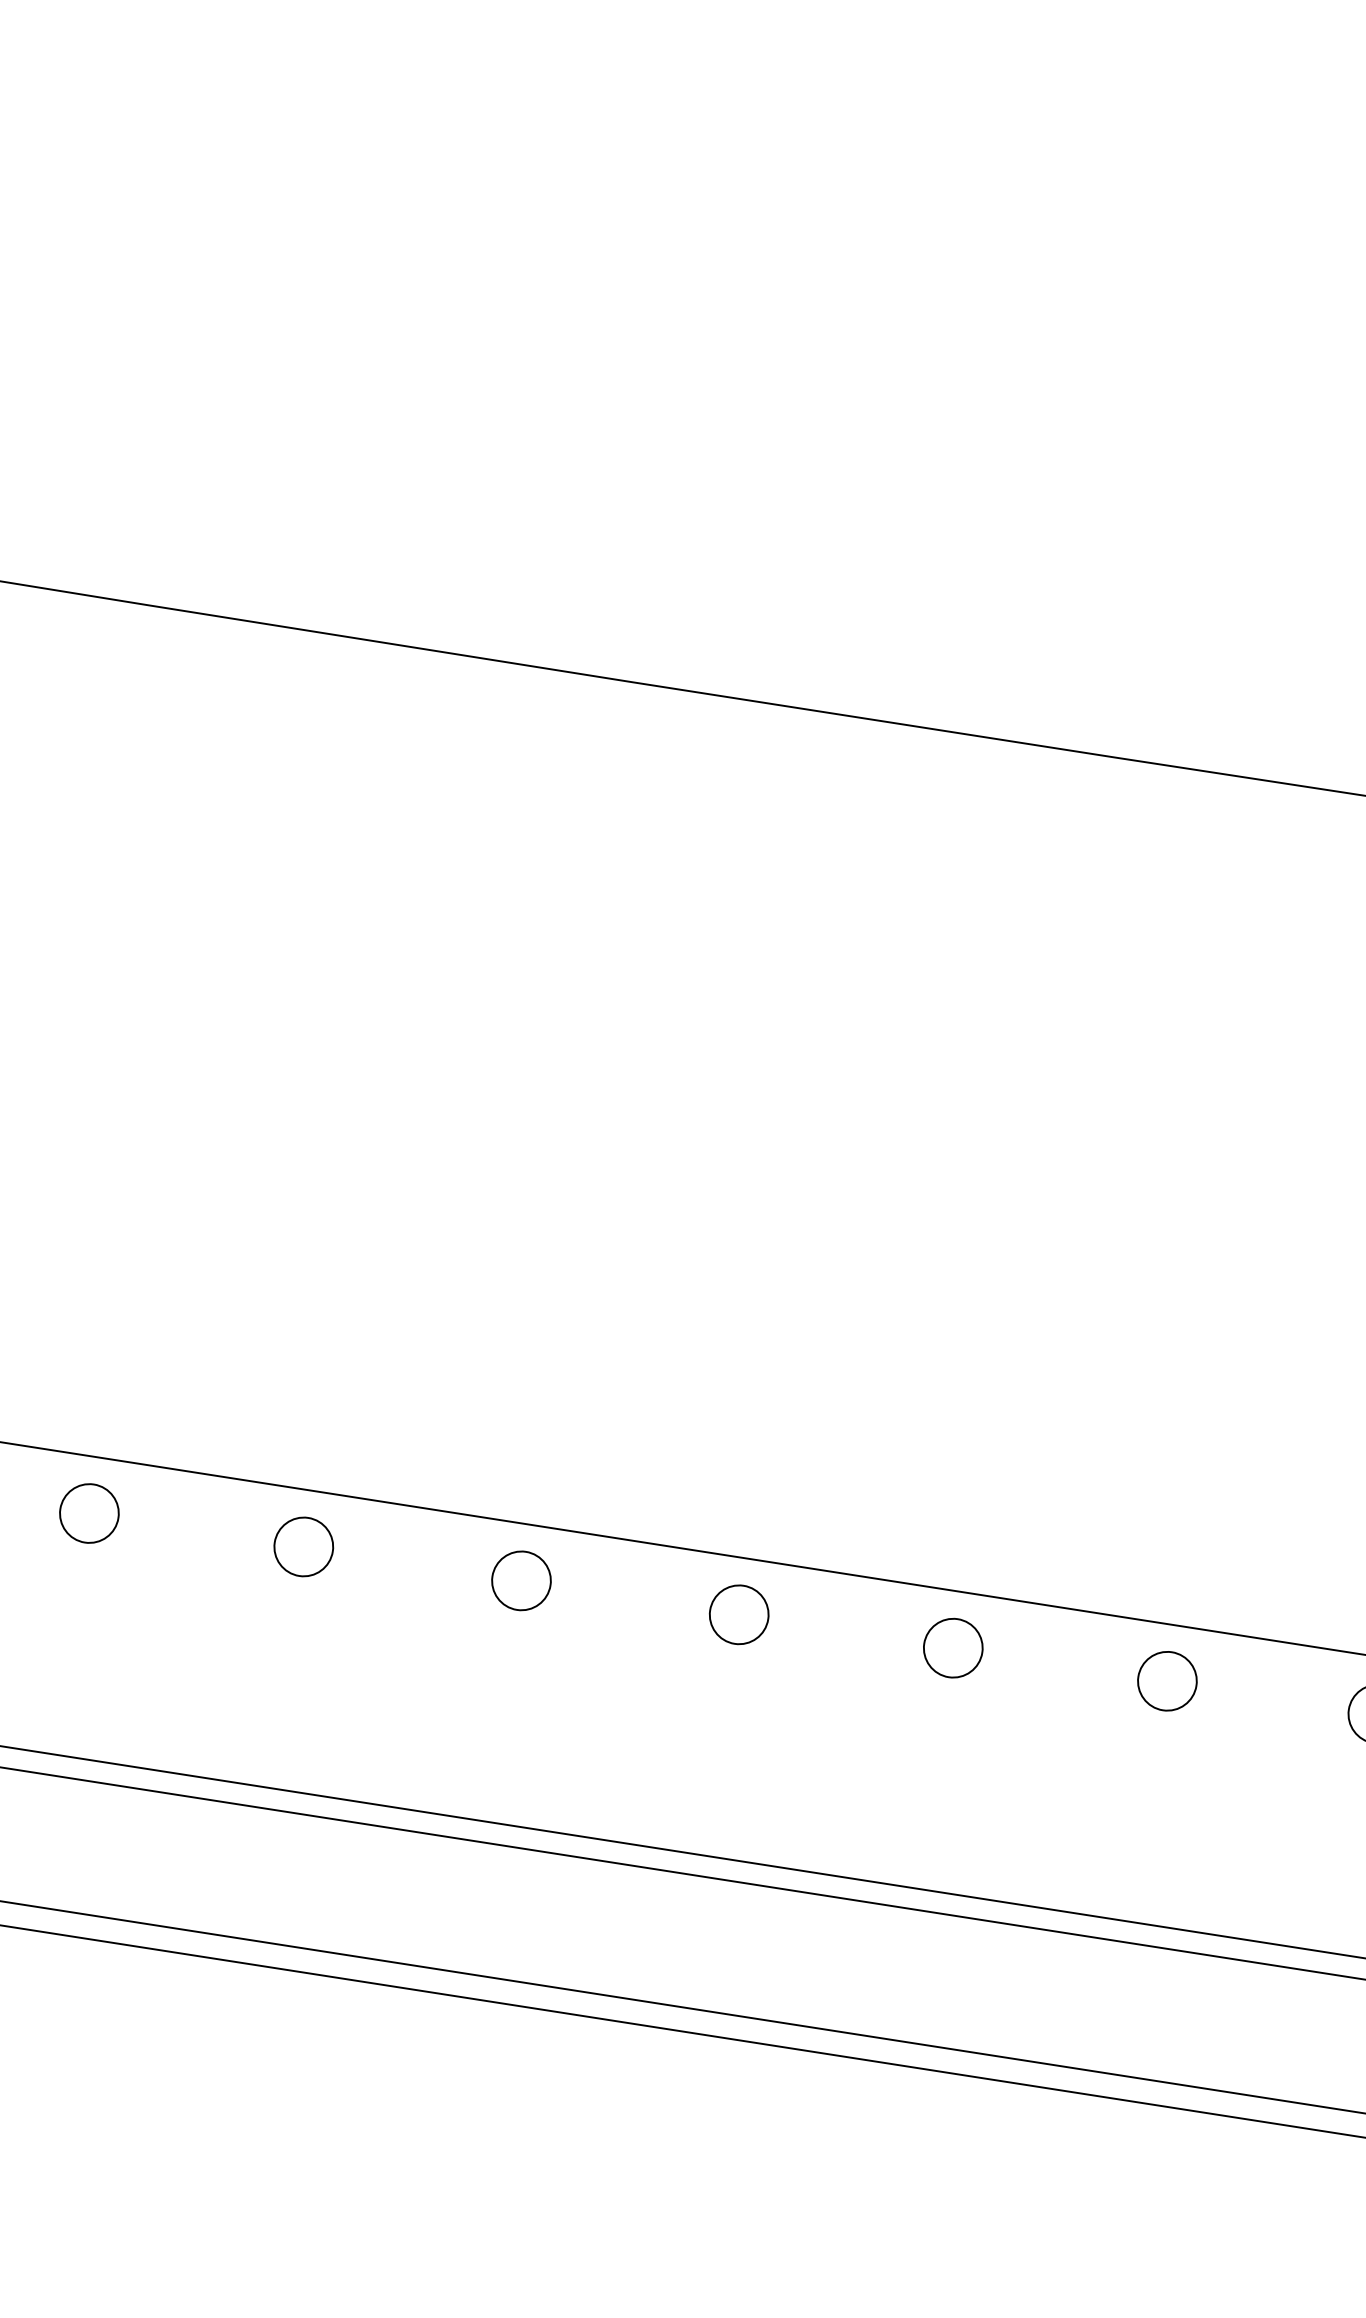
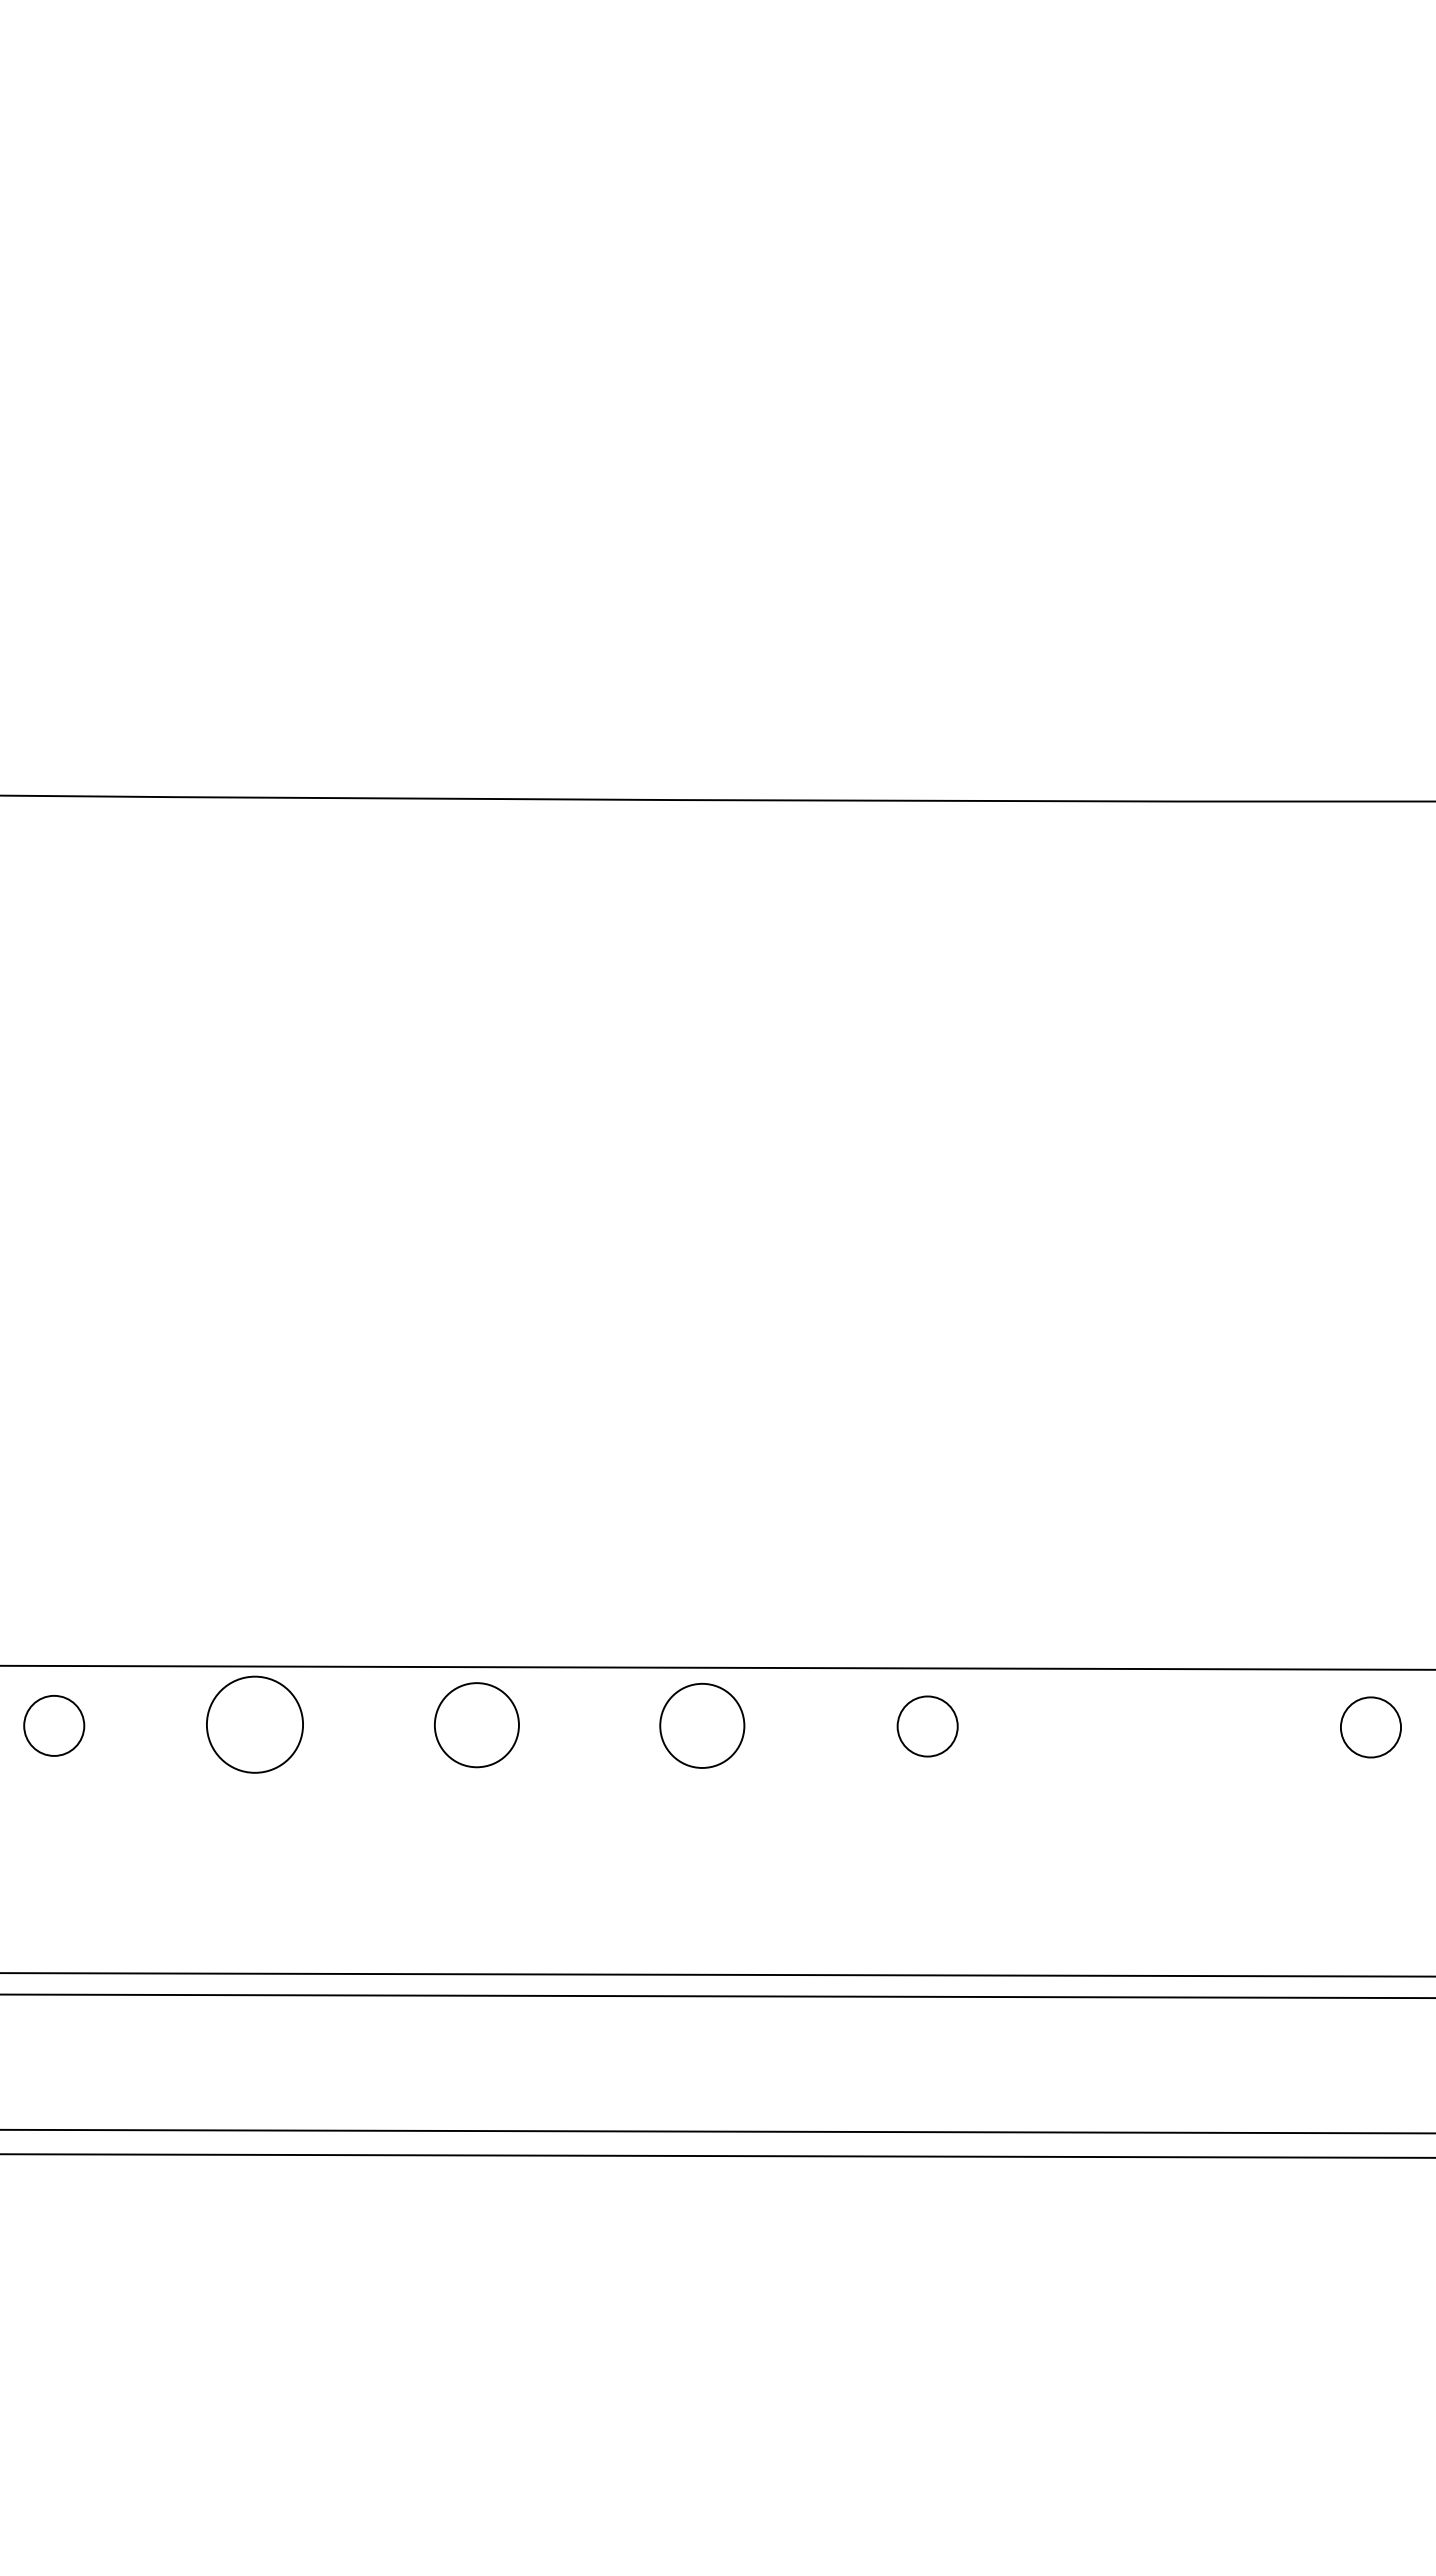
circle: (88, 1513) -> (254, 1724), size x1.6
circle: (303, 1547) -> (476, 1725), size x1.4
circle: (521, 1580) -> (702, 1725), size x1.4
circle: (953, 1648) -> (1149, 1727), removed

